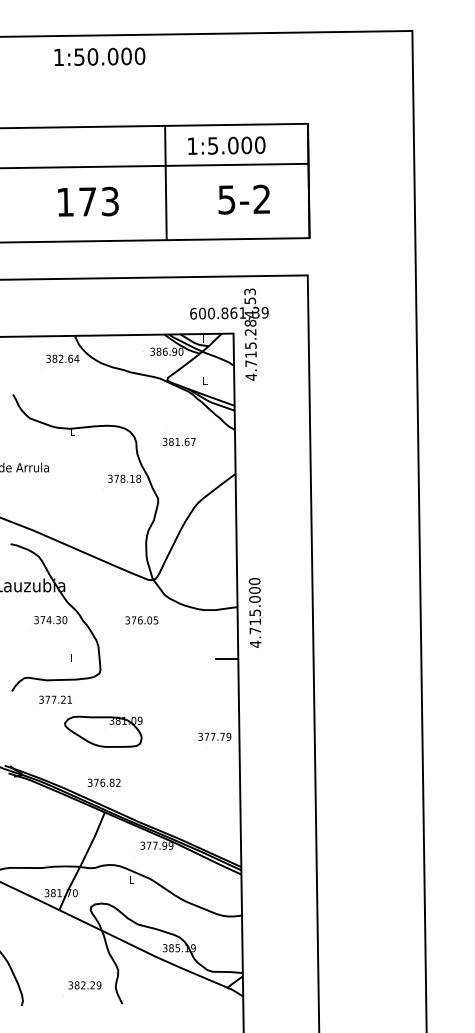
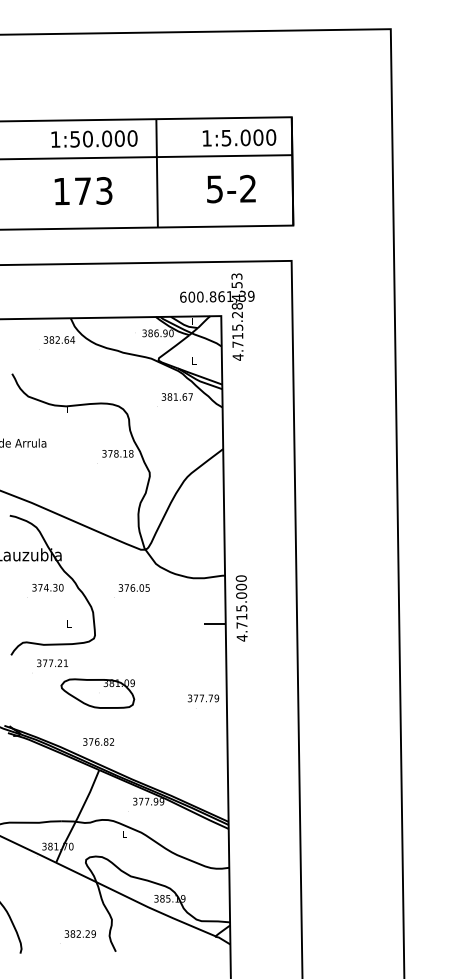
text: (99, 56) -> (94, 138), moved
text: (226, 145) -> (239, 137), moved
text: (178, 441) -> (176, 396), moved
text: (254, 612) -> (241, 608), moved

